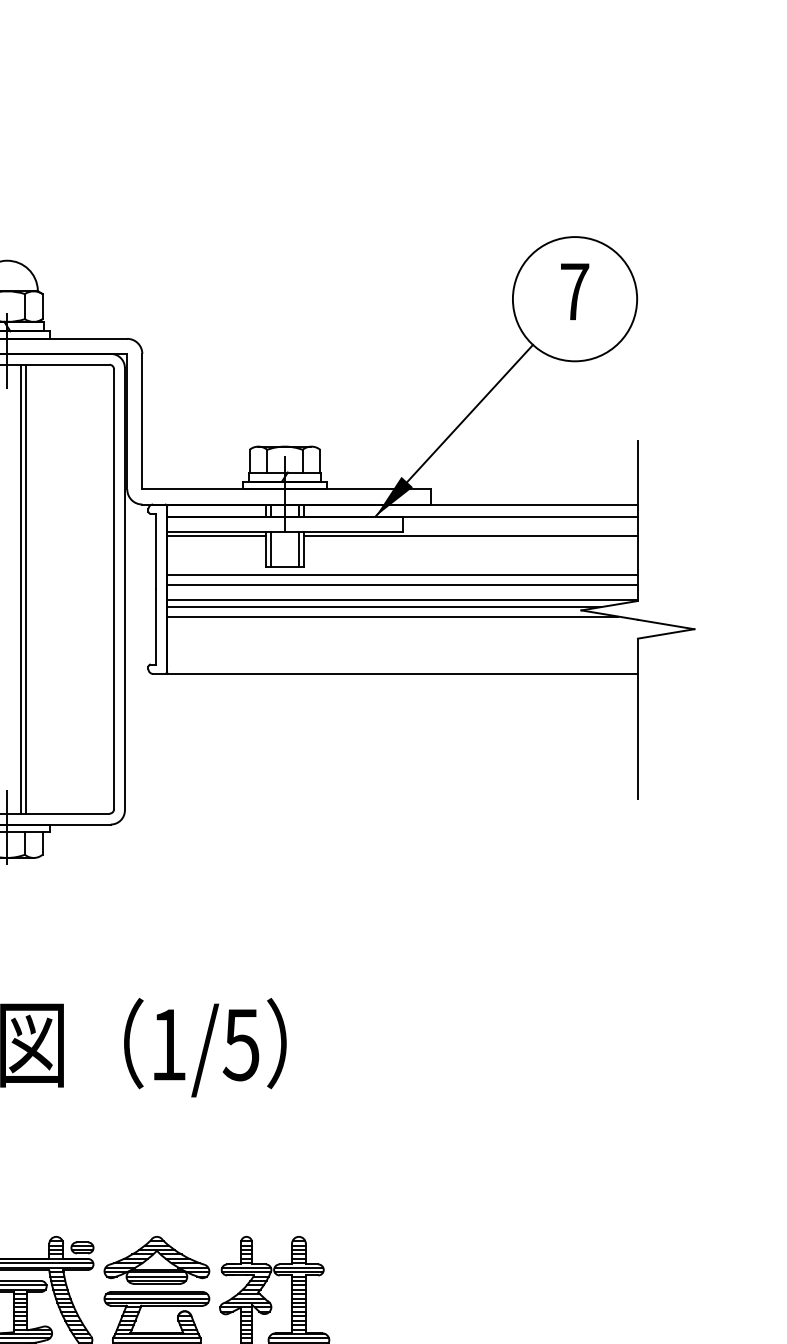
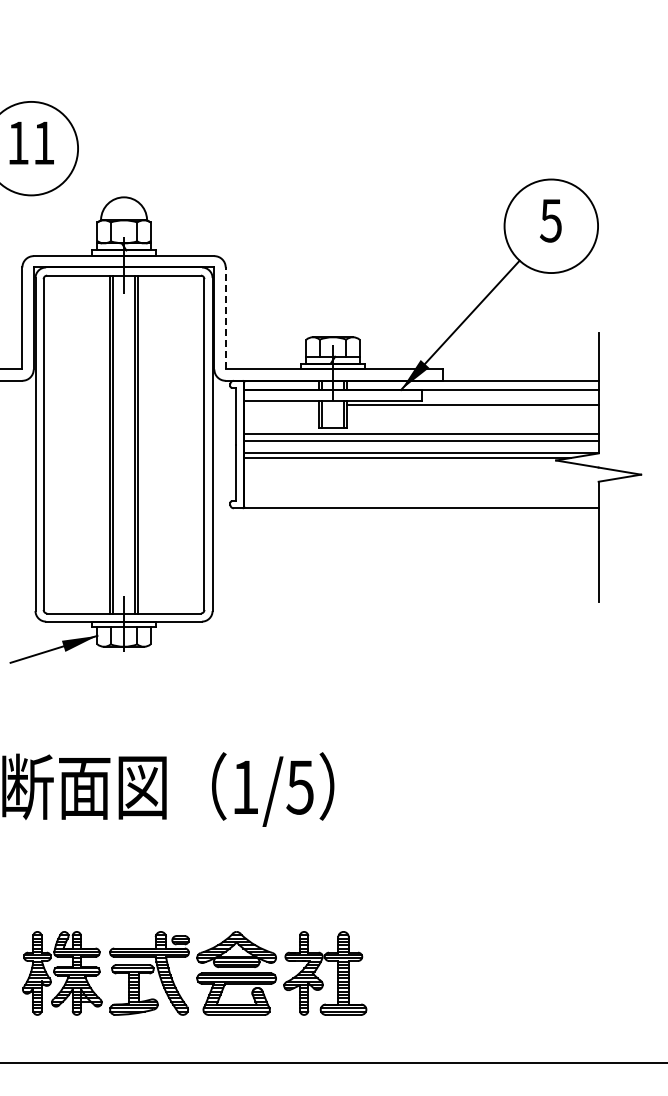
text: (573, 291) -> (550, 220), 7 -> 5
line: (142, 420) -> (225, 317), solid -> dashed
line: (216, 535) -> (281, 404), removed
line: (391, 617) -> (413, 465), removed

